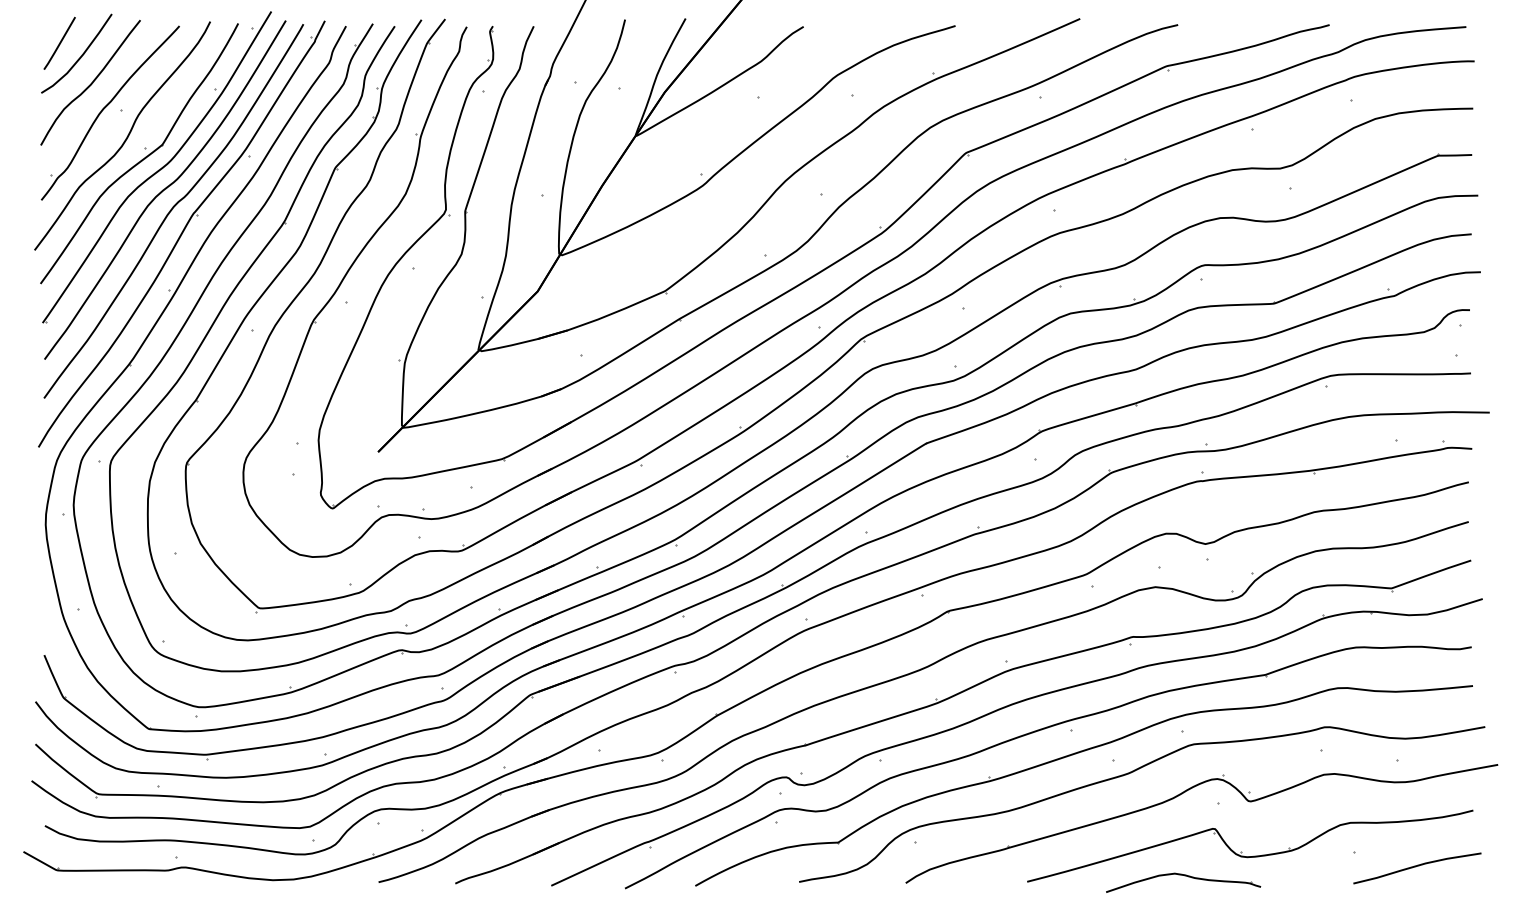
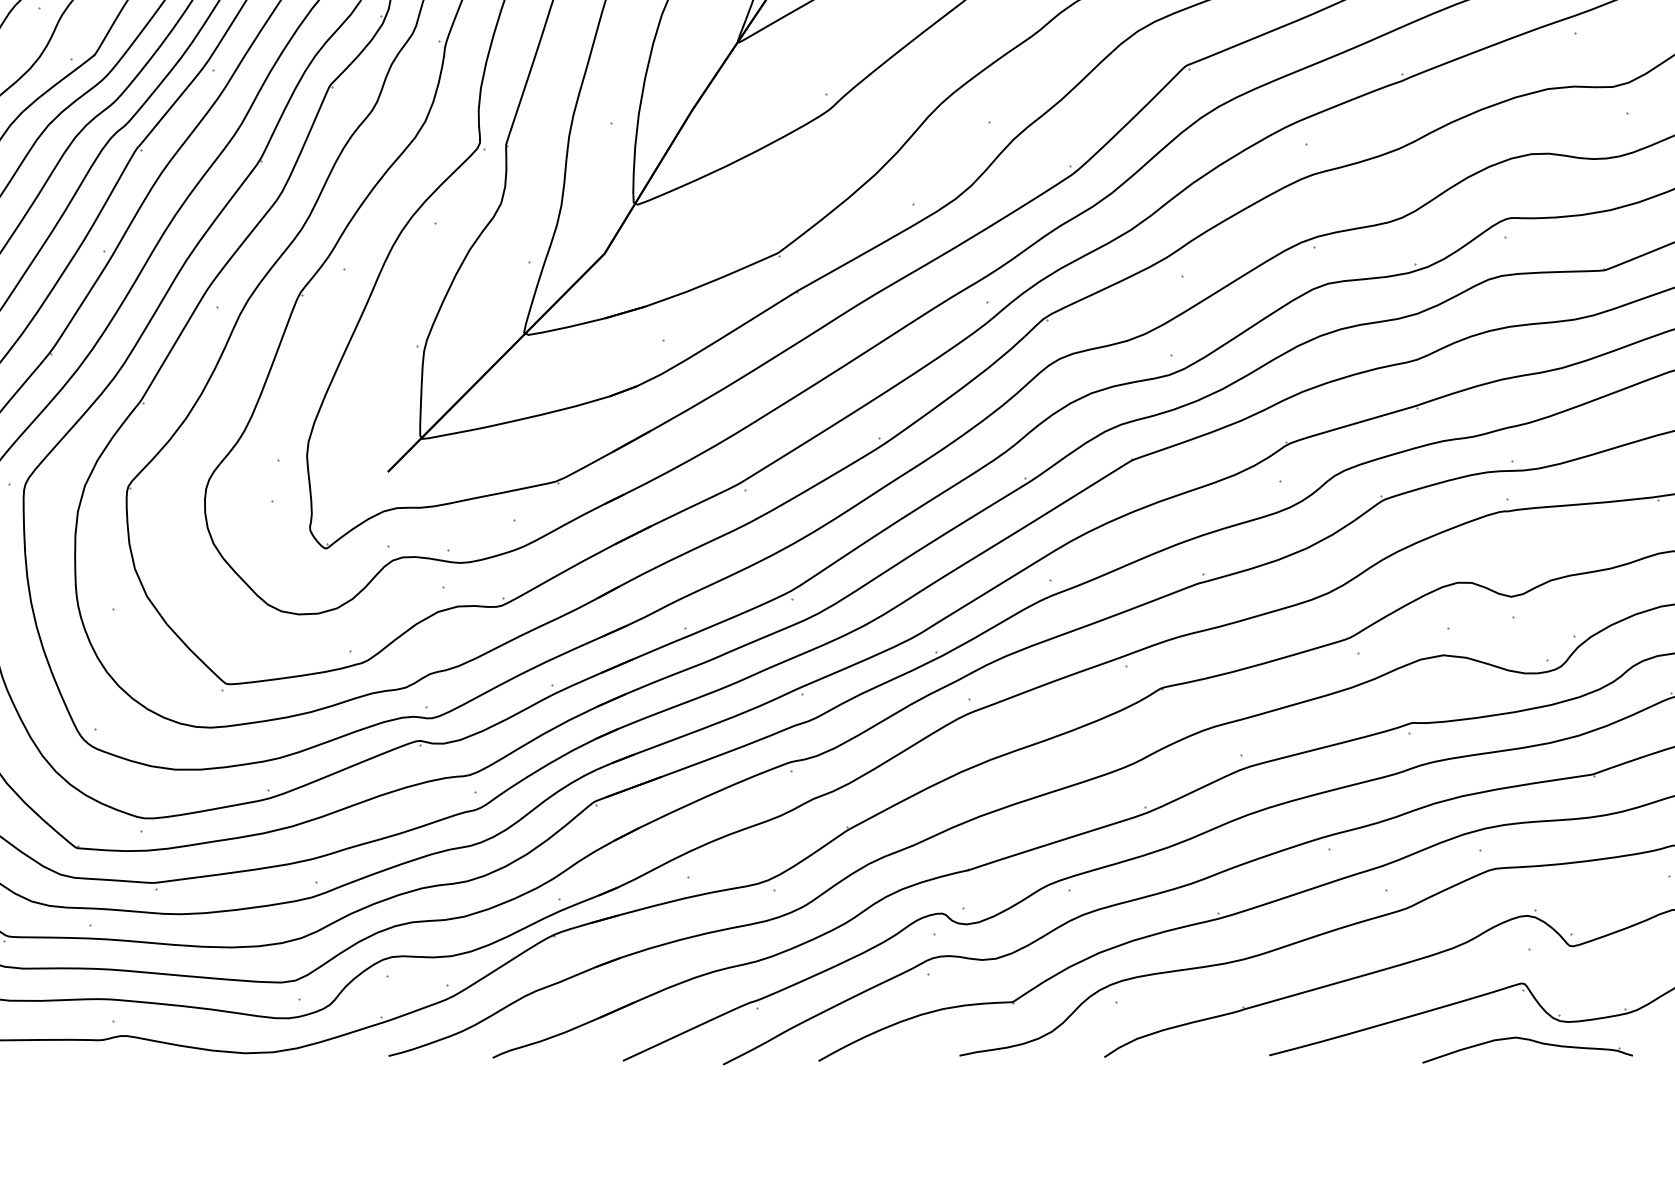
part: (1184, 876) -> (1529, 1041), moved

